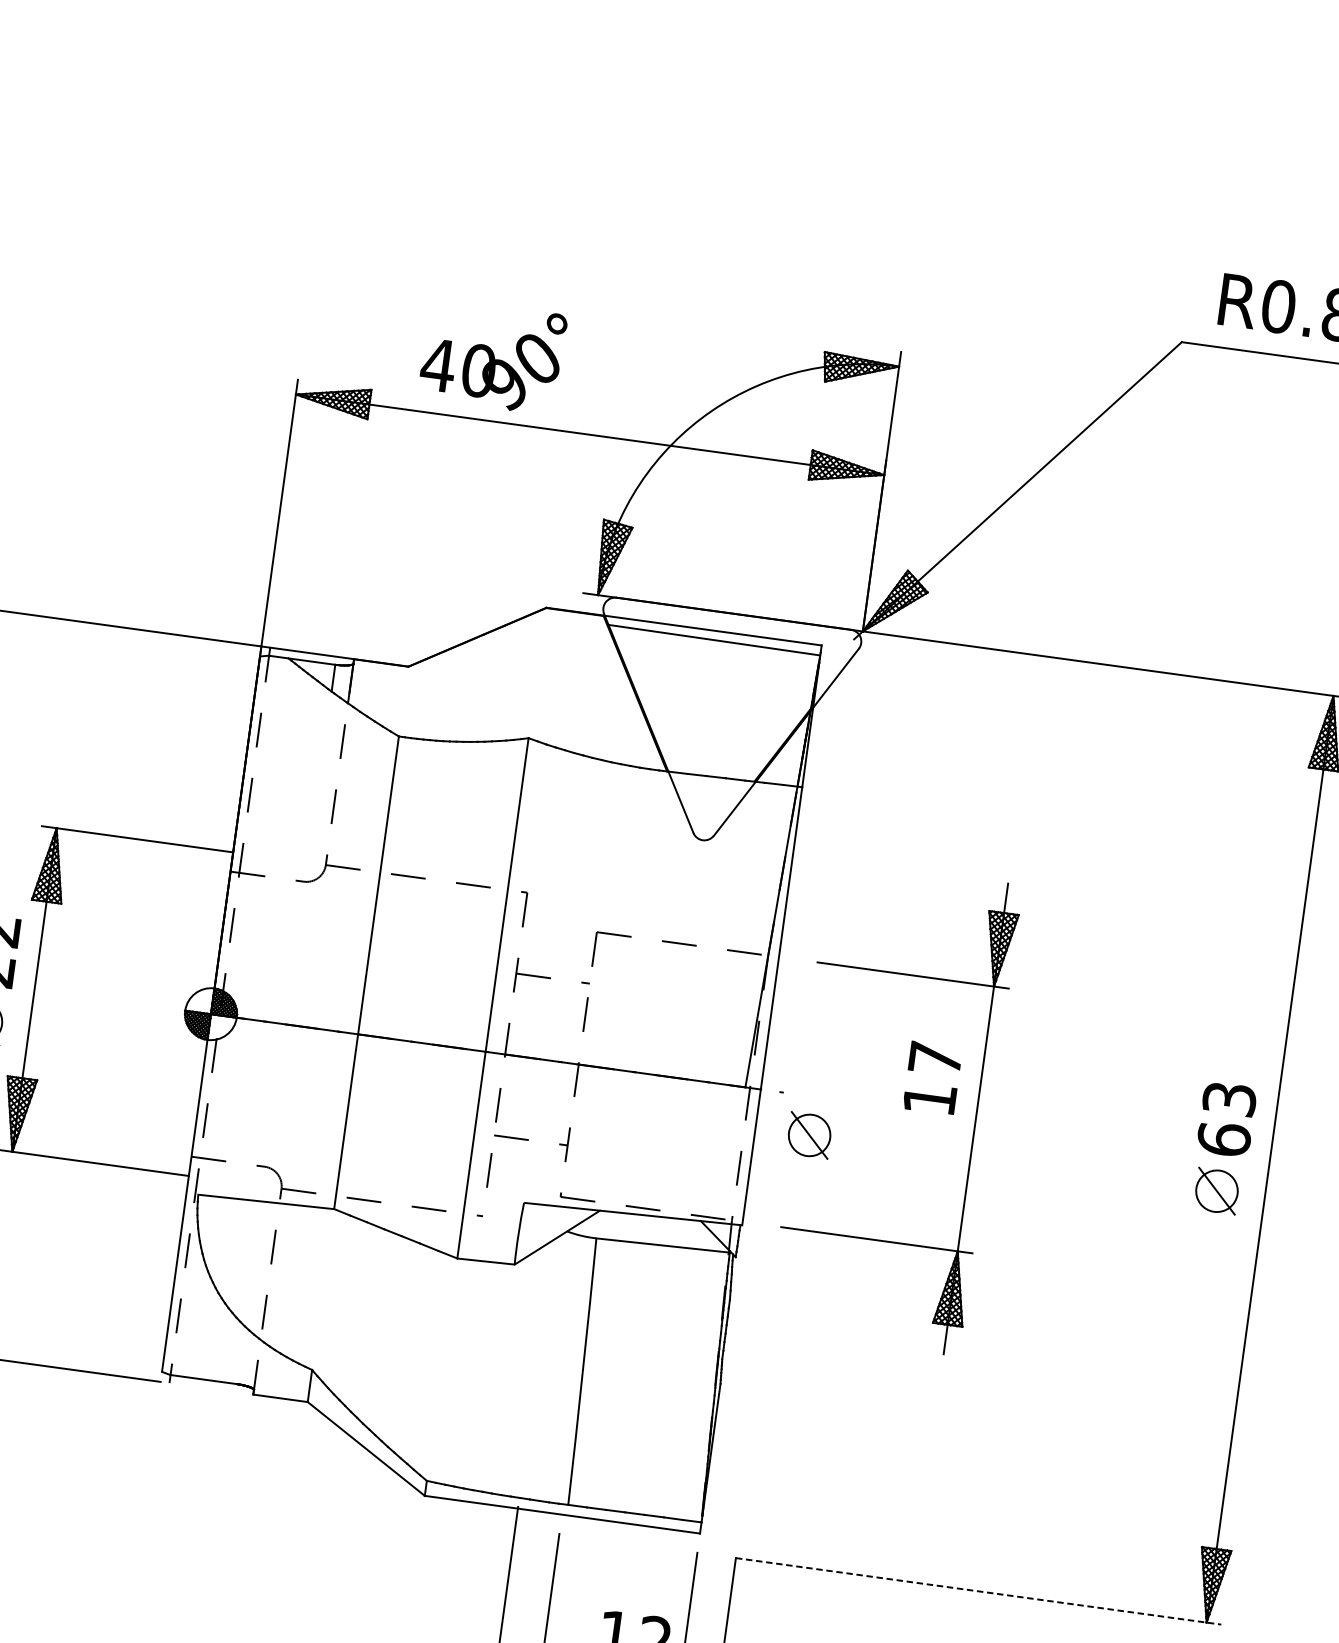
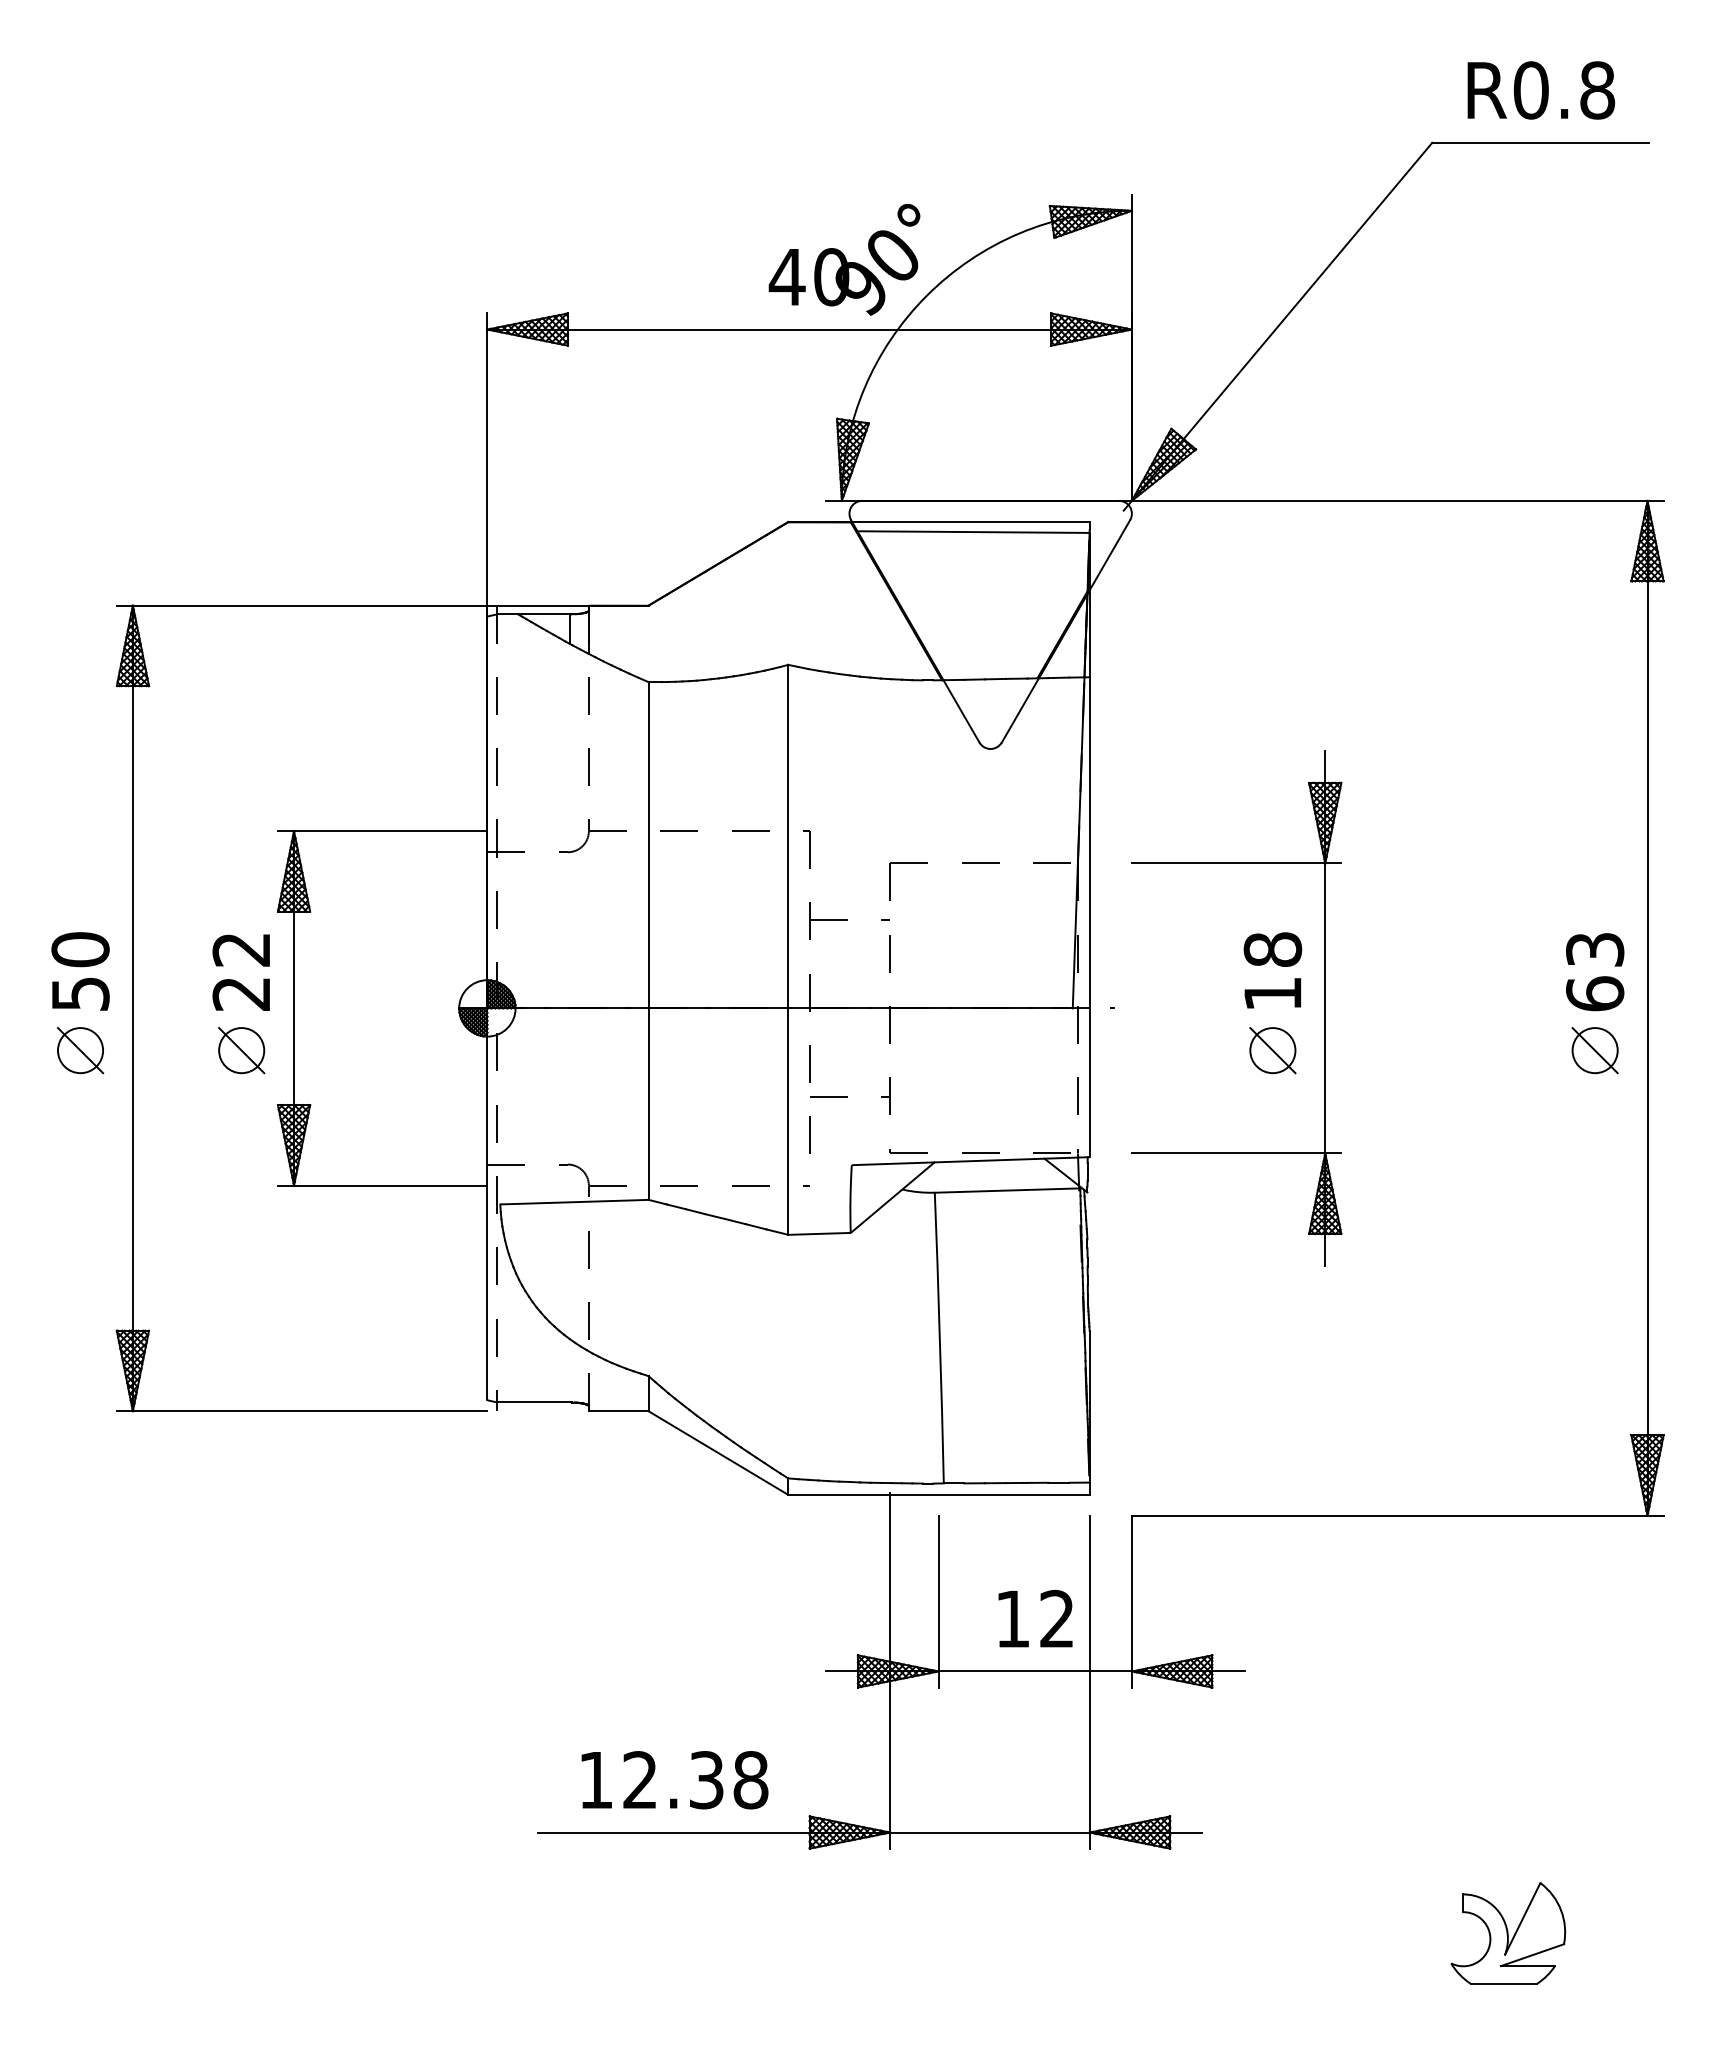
text: (492, 356) -> (844, 259), moved
text: (935, 1058) -> (1272, 949), 17 -> 18
part: (809, 1135) -> (1272, 1050), moved
line: (978, 1590) -> (1397, 1515), dashed -> solid

